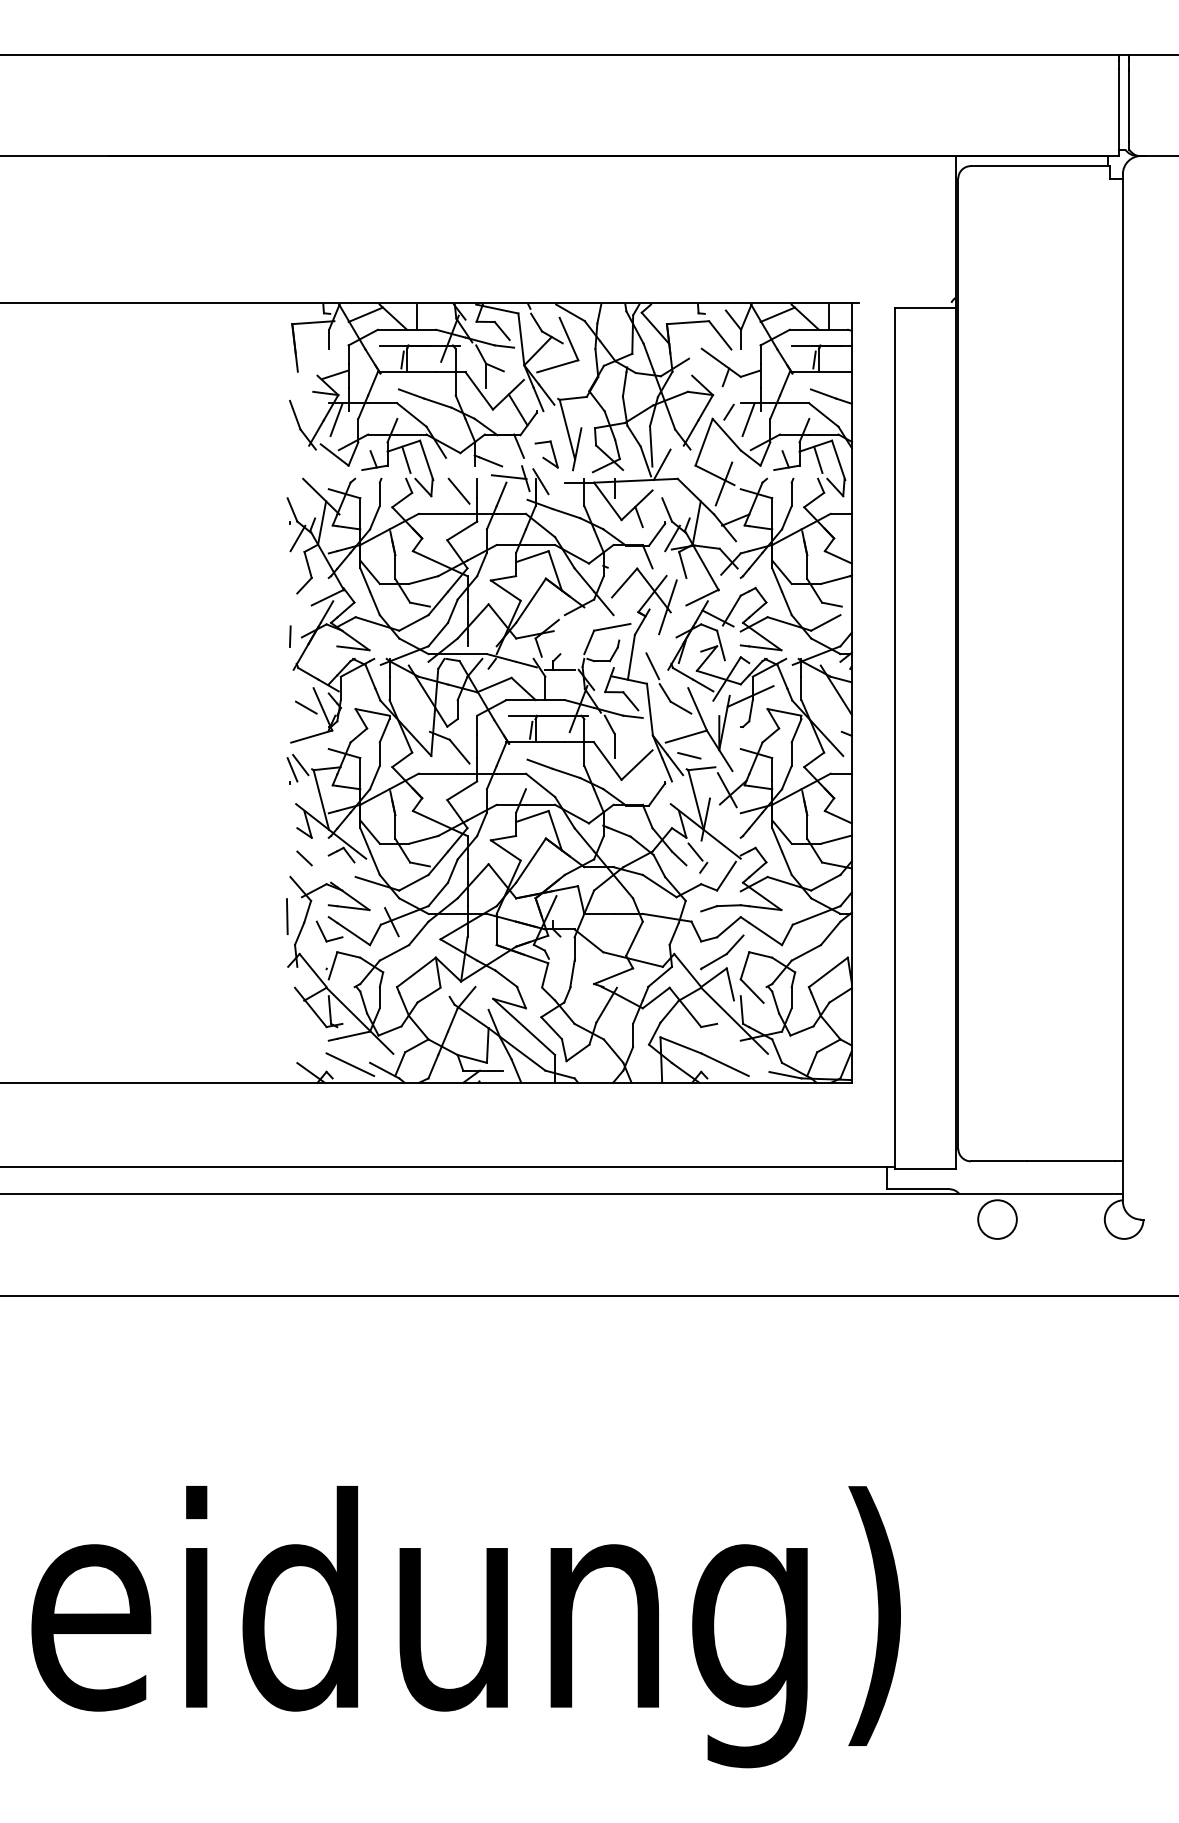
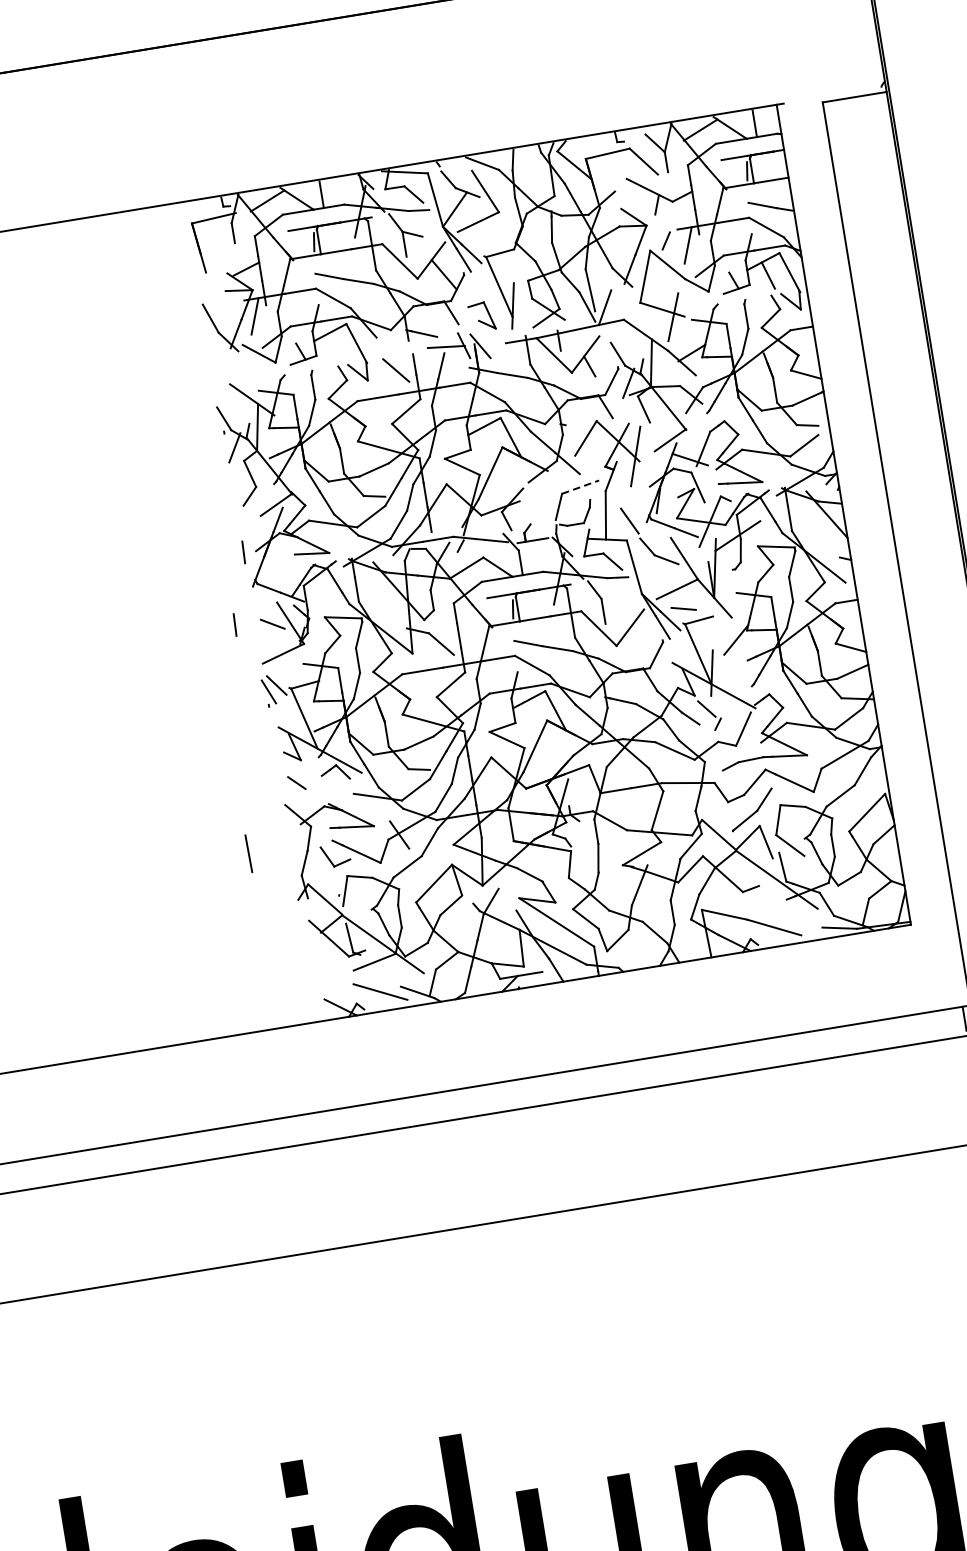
line: (406, 459) -> (335, 346), removed
line: (612, 627) -> (580, 487), solid -> dashed
line: (271, 702) -> (235, 624), added
line: (726, 790) -> (728, 639), removed
line: (287, 916) -> (248, 853), moved

